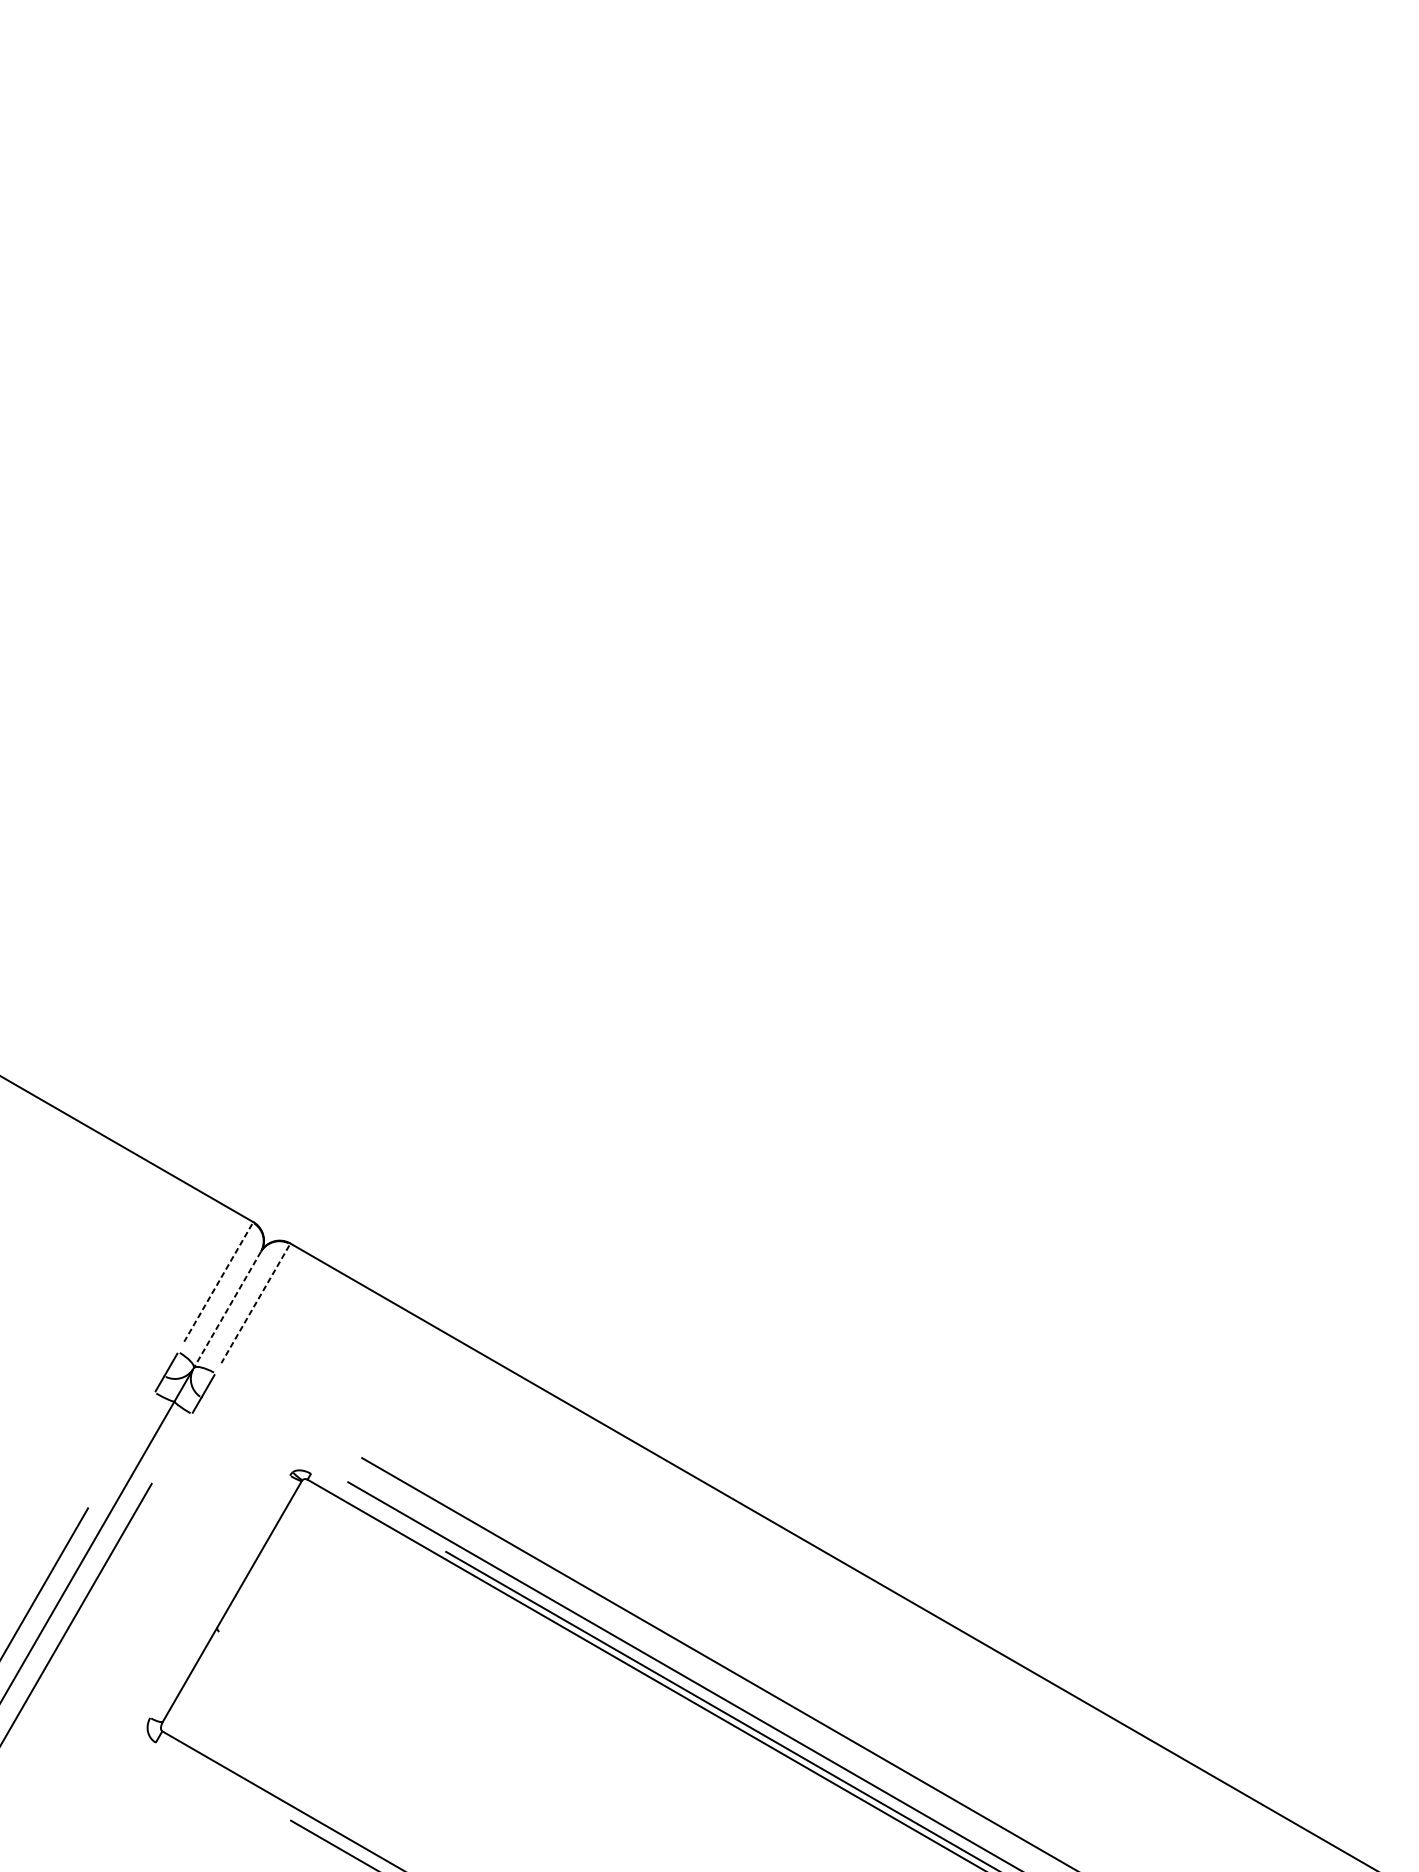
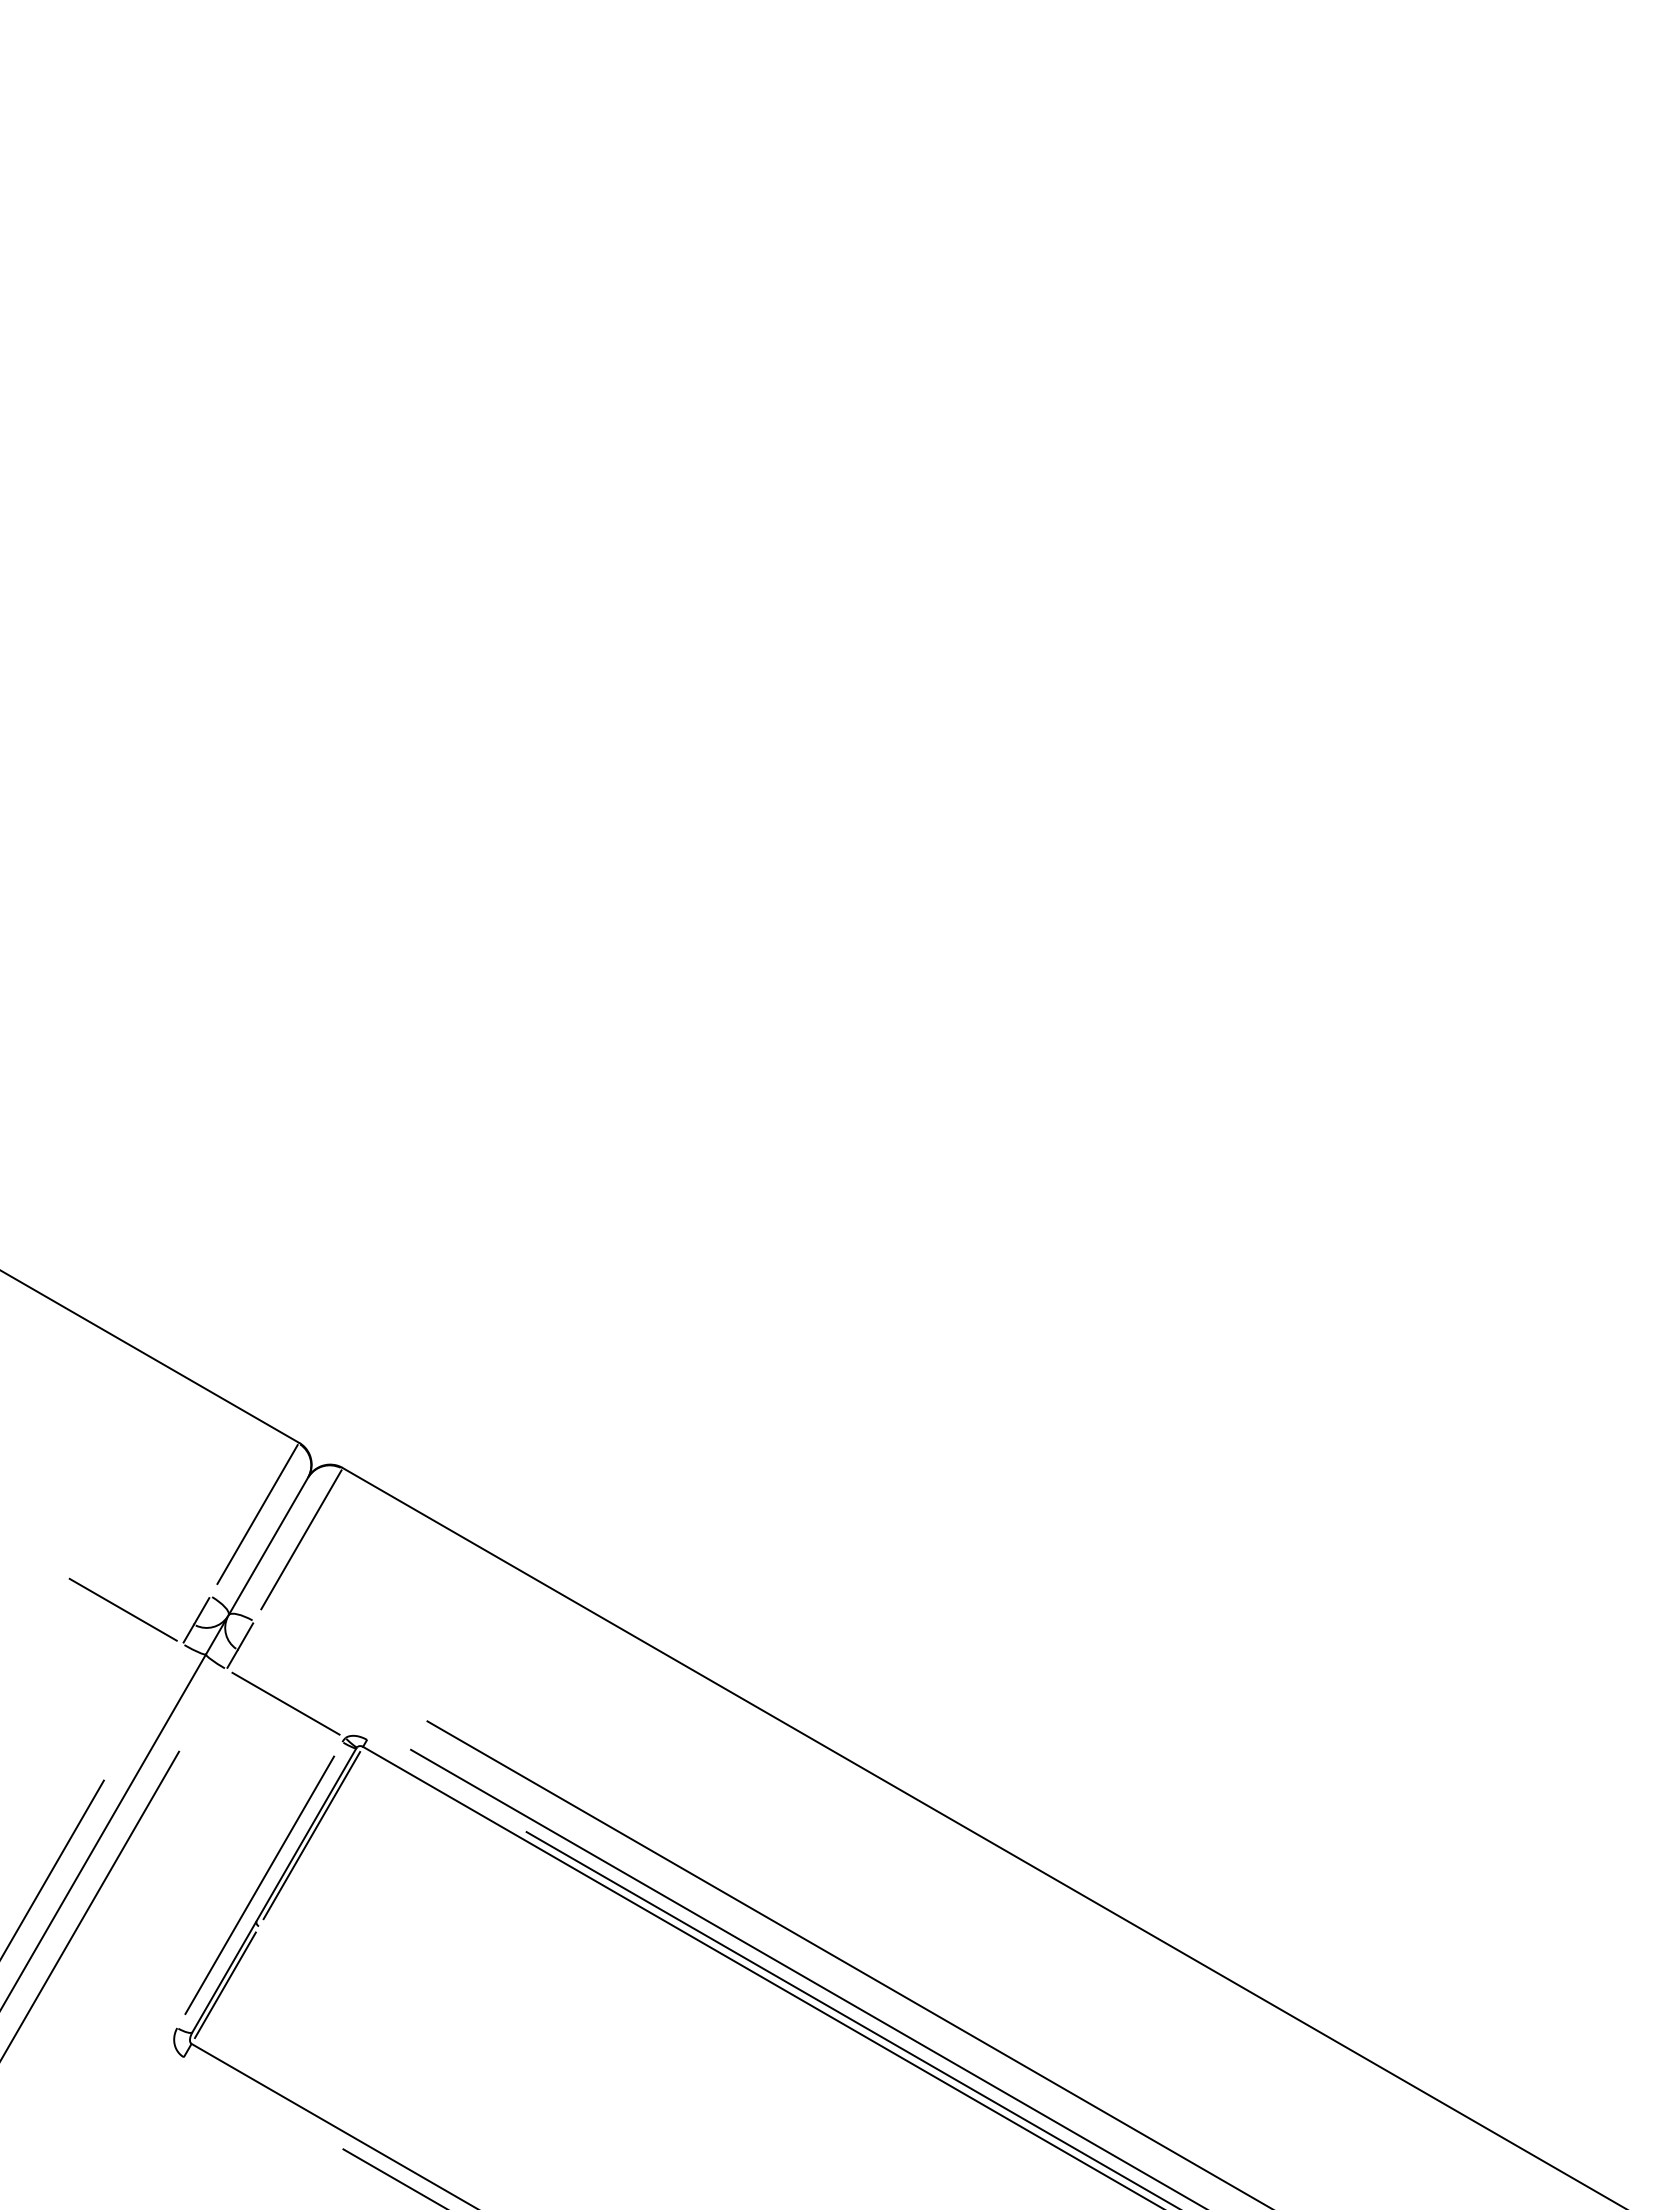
line: (218, 1282) -> (257, 1514), dashed -> solid
line: (255, 1304) -> (301, 1540), dashed -> solid
line: (227, 1310) -> (268, 1547), dashed -> solid
line: (103, 1363) -> (122, 1609), added
line: (241, 1442) -> (285, 1703), added
line: (263, 1554) -> (311, 1835), added
line: (219, 1596) -> (259, 1884), added
line: (190, 1681) -> (224, 1985), added

